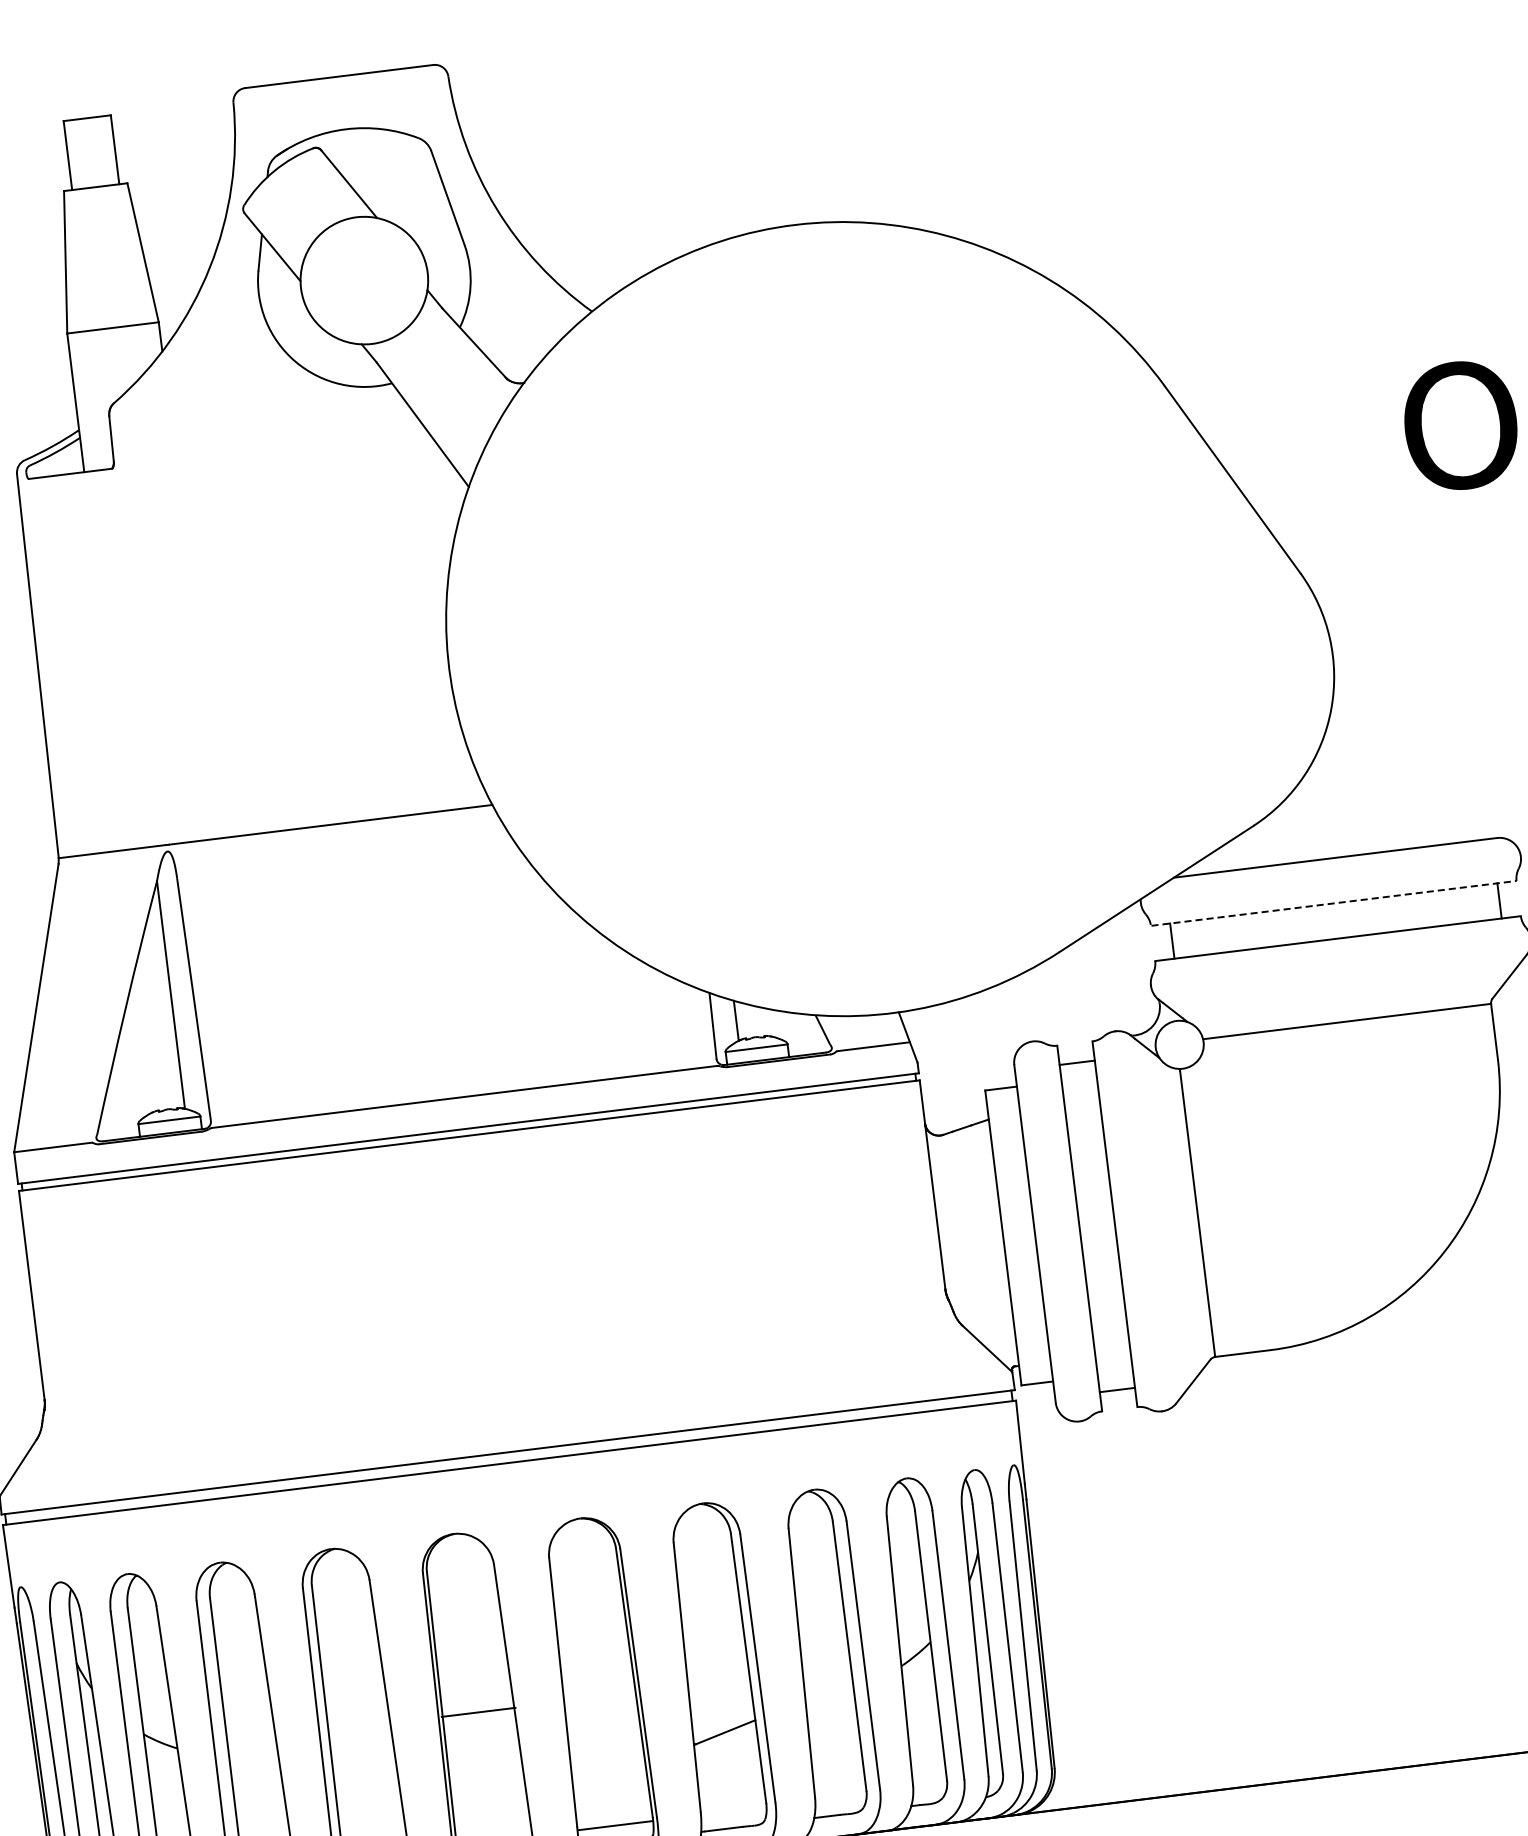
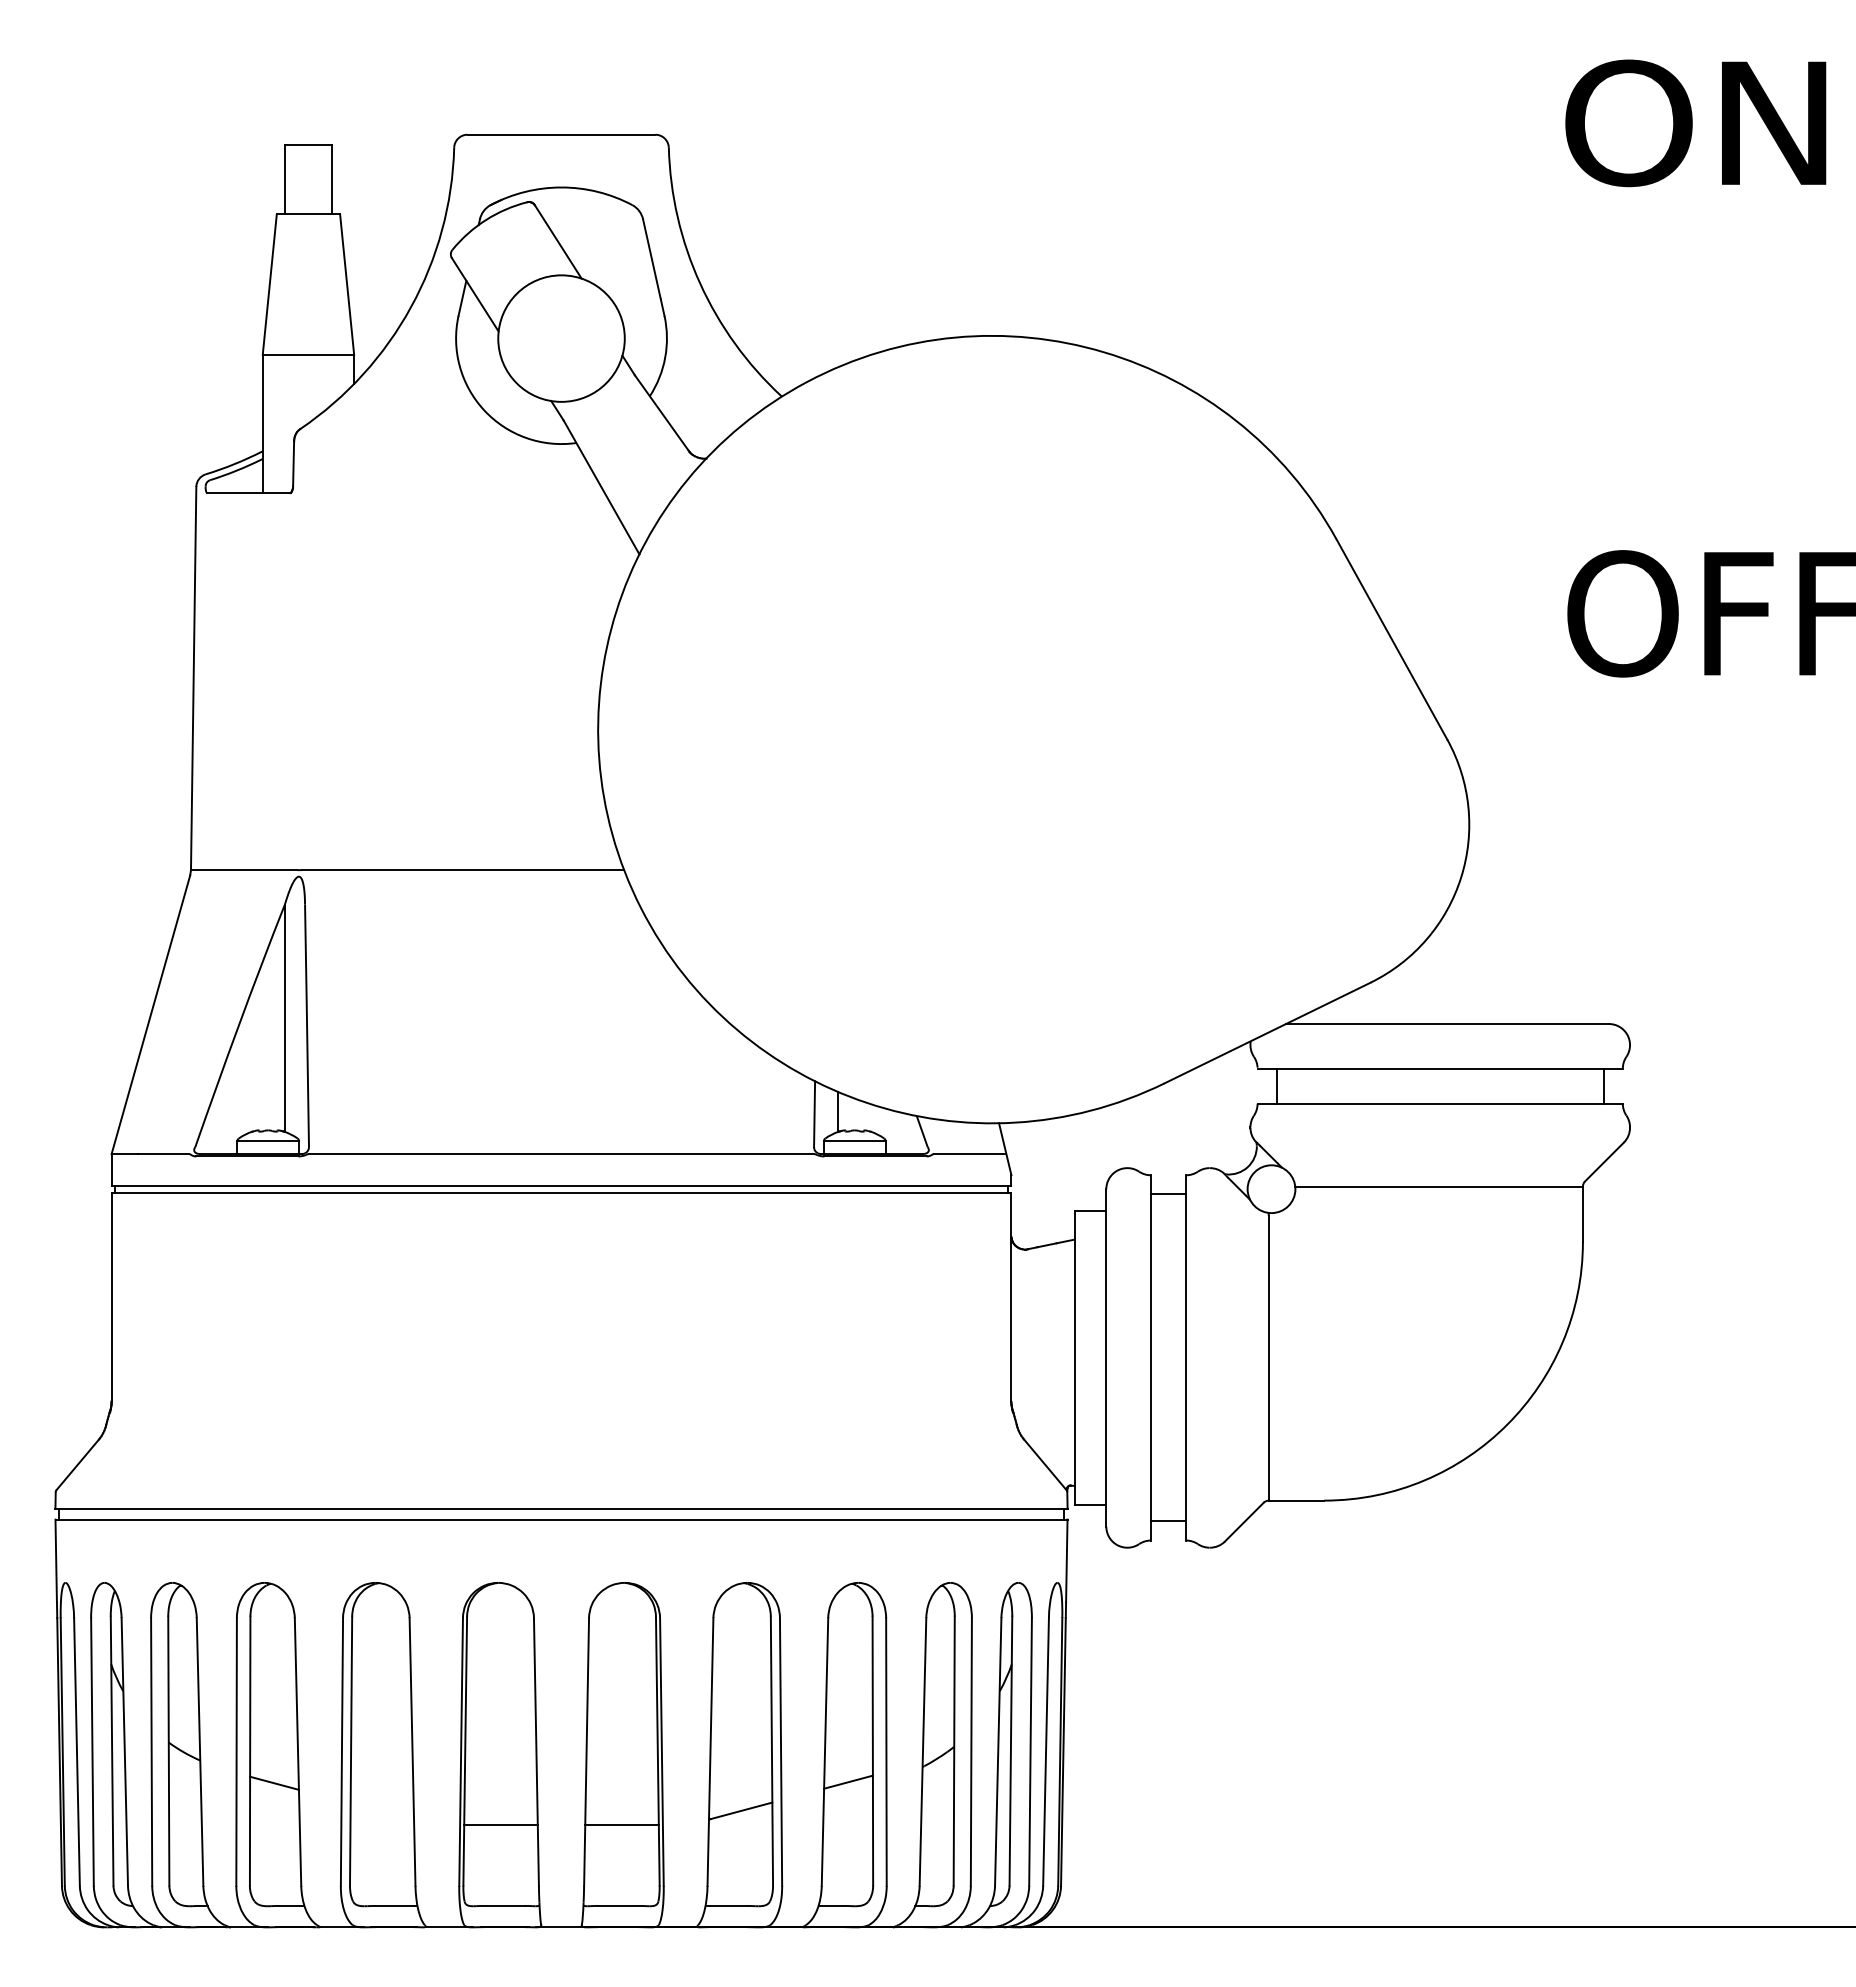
line: (1334, 903) -> (1440, 1068), dashed -> solid
line: (829, 1689) -> (848, 1781), added
line: (478, 1712) -> (500, 1825), moved
line: (254, 1761) -> (274, 1782), added
line: (615, 1825) -> (621, 1825), moved

